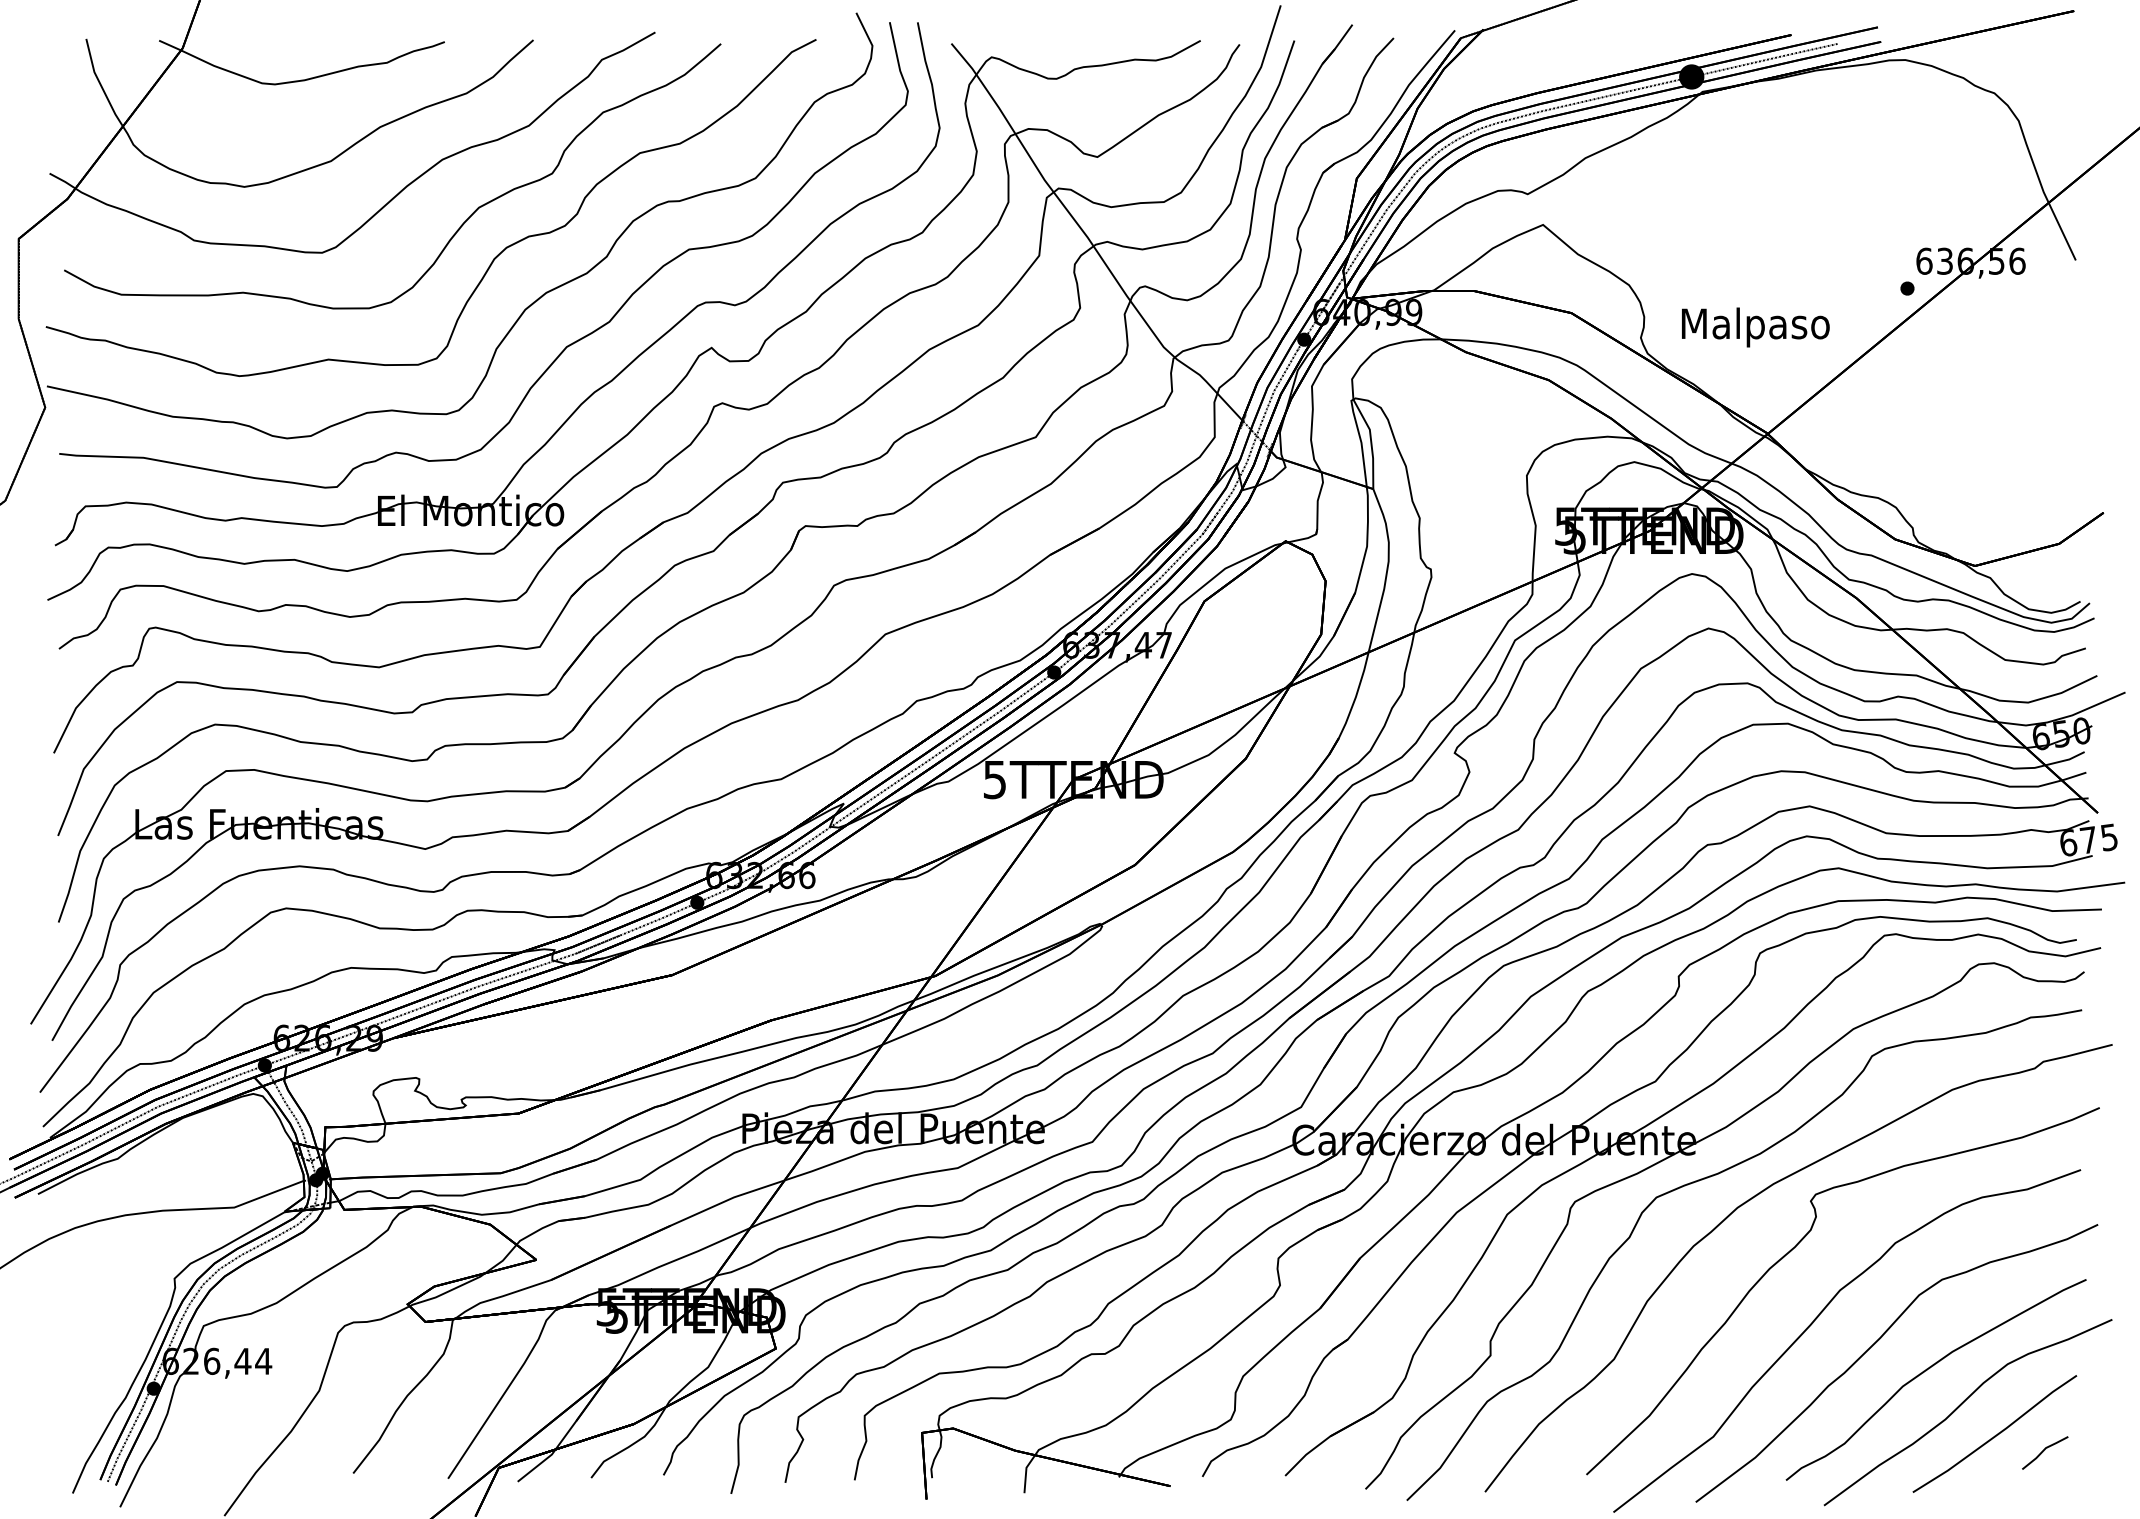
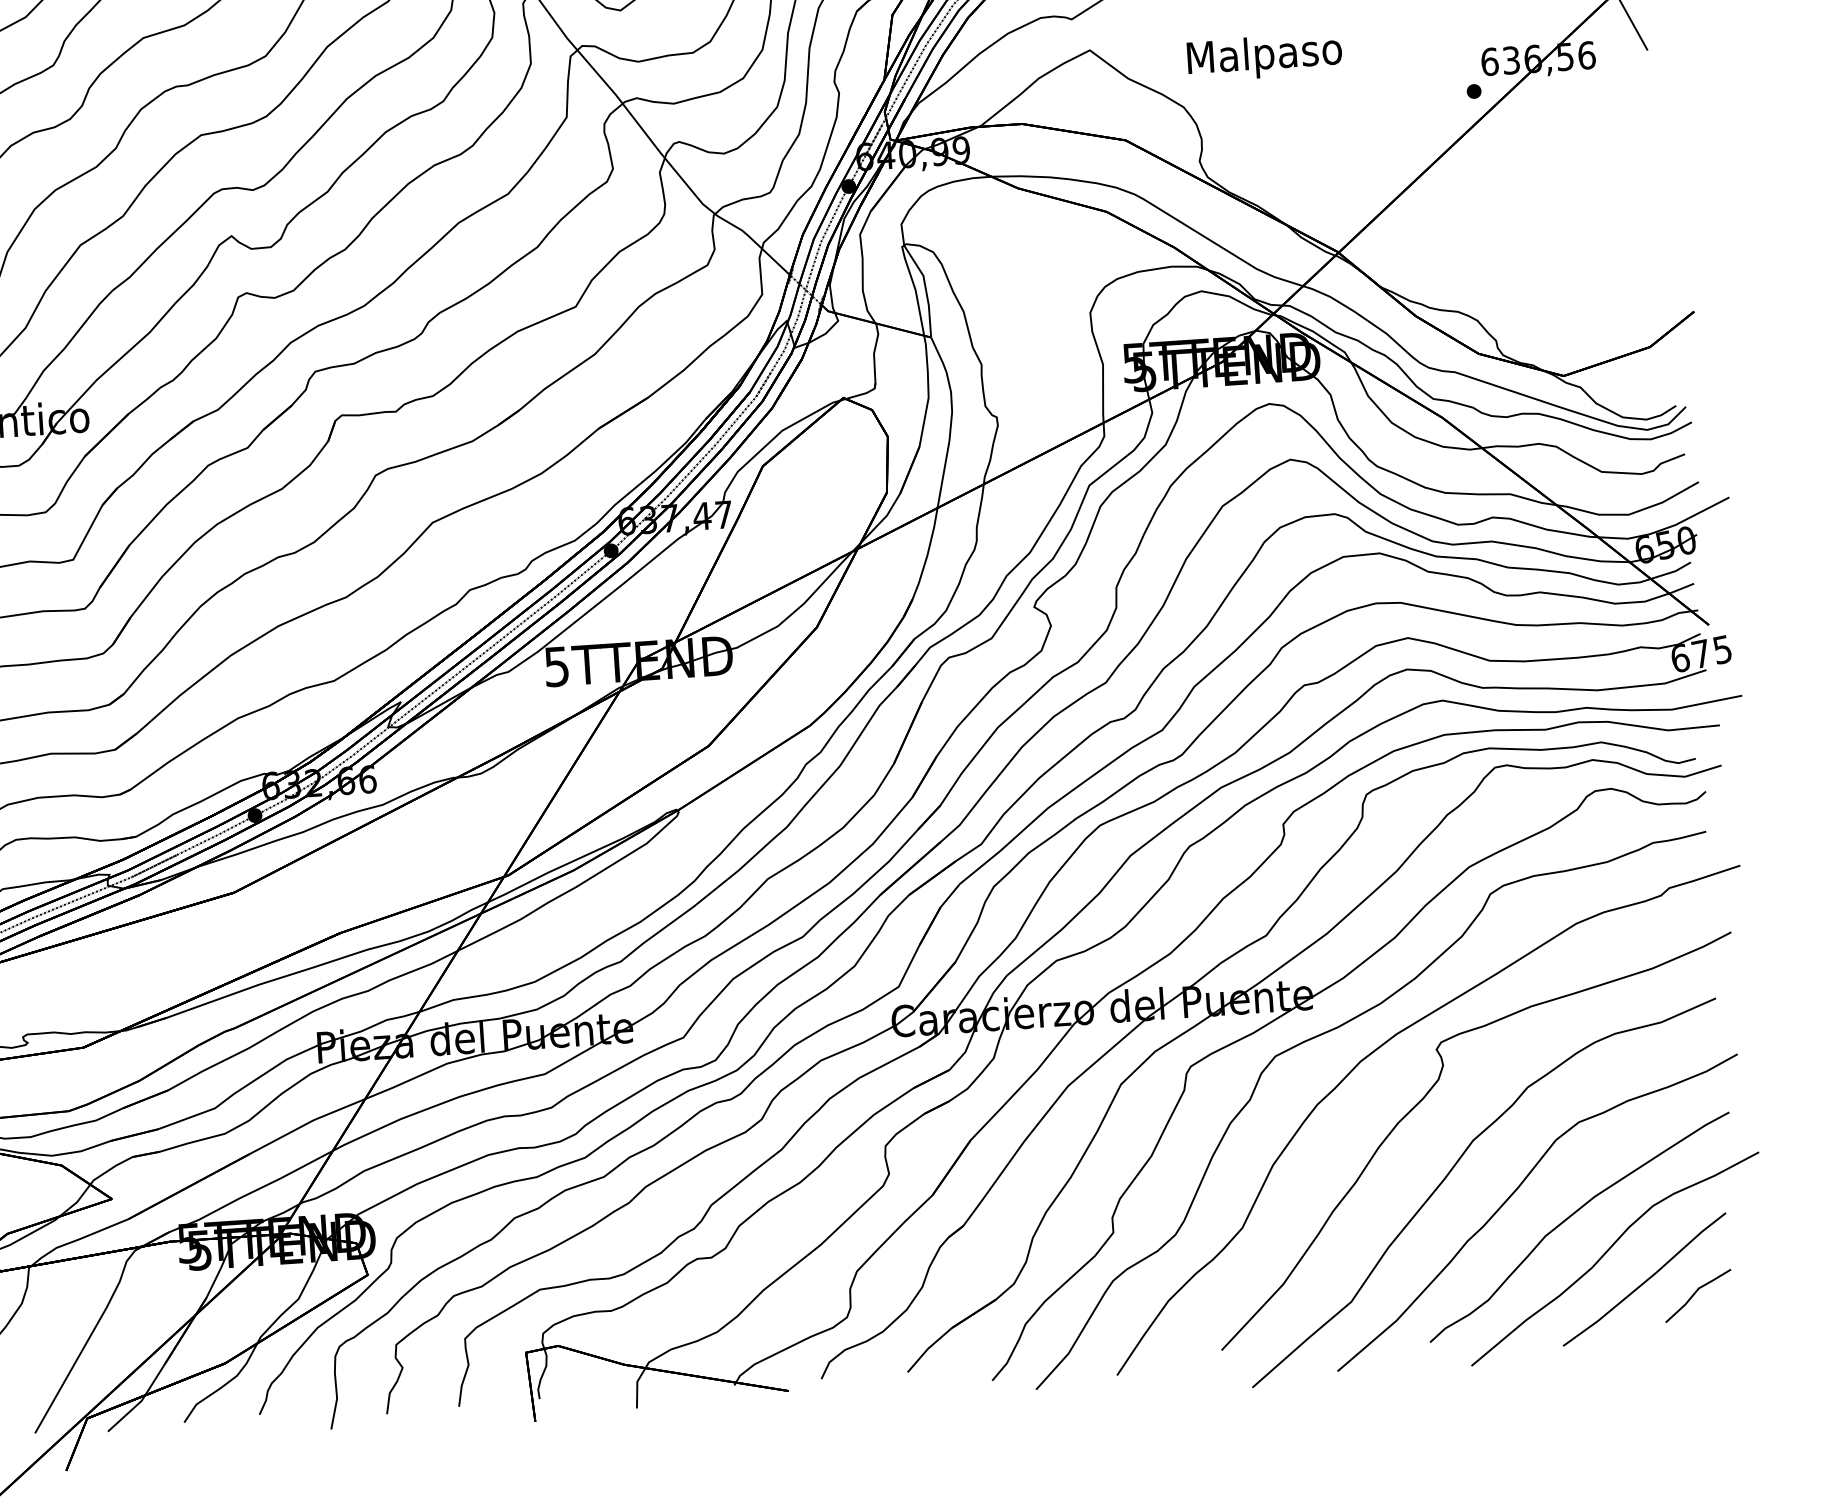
text: (1755, 327) -> (1264, 57), moved
part: (2045, 1452) -> (1698, 1295), size x1.43

